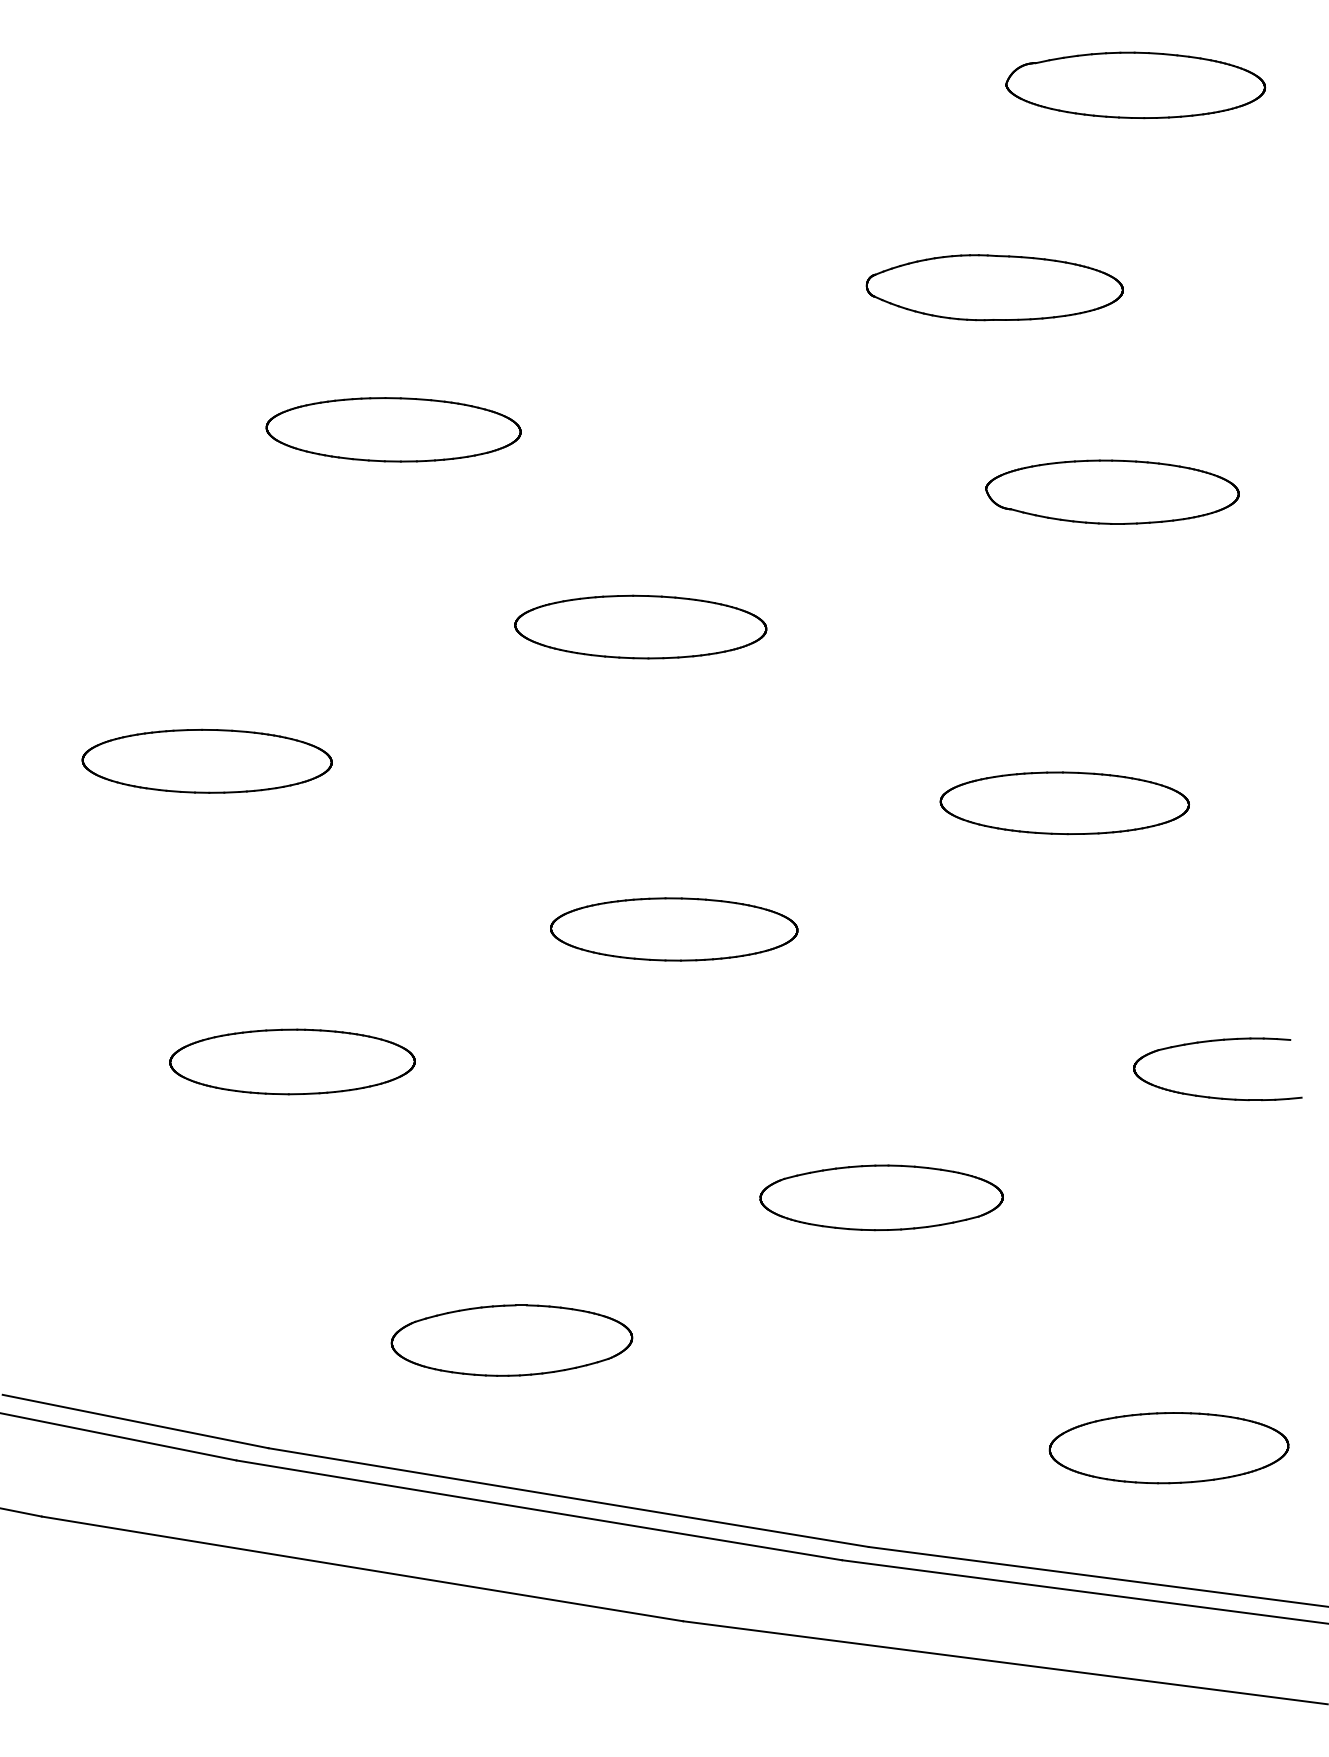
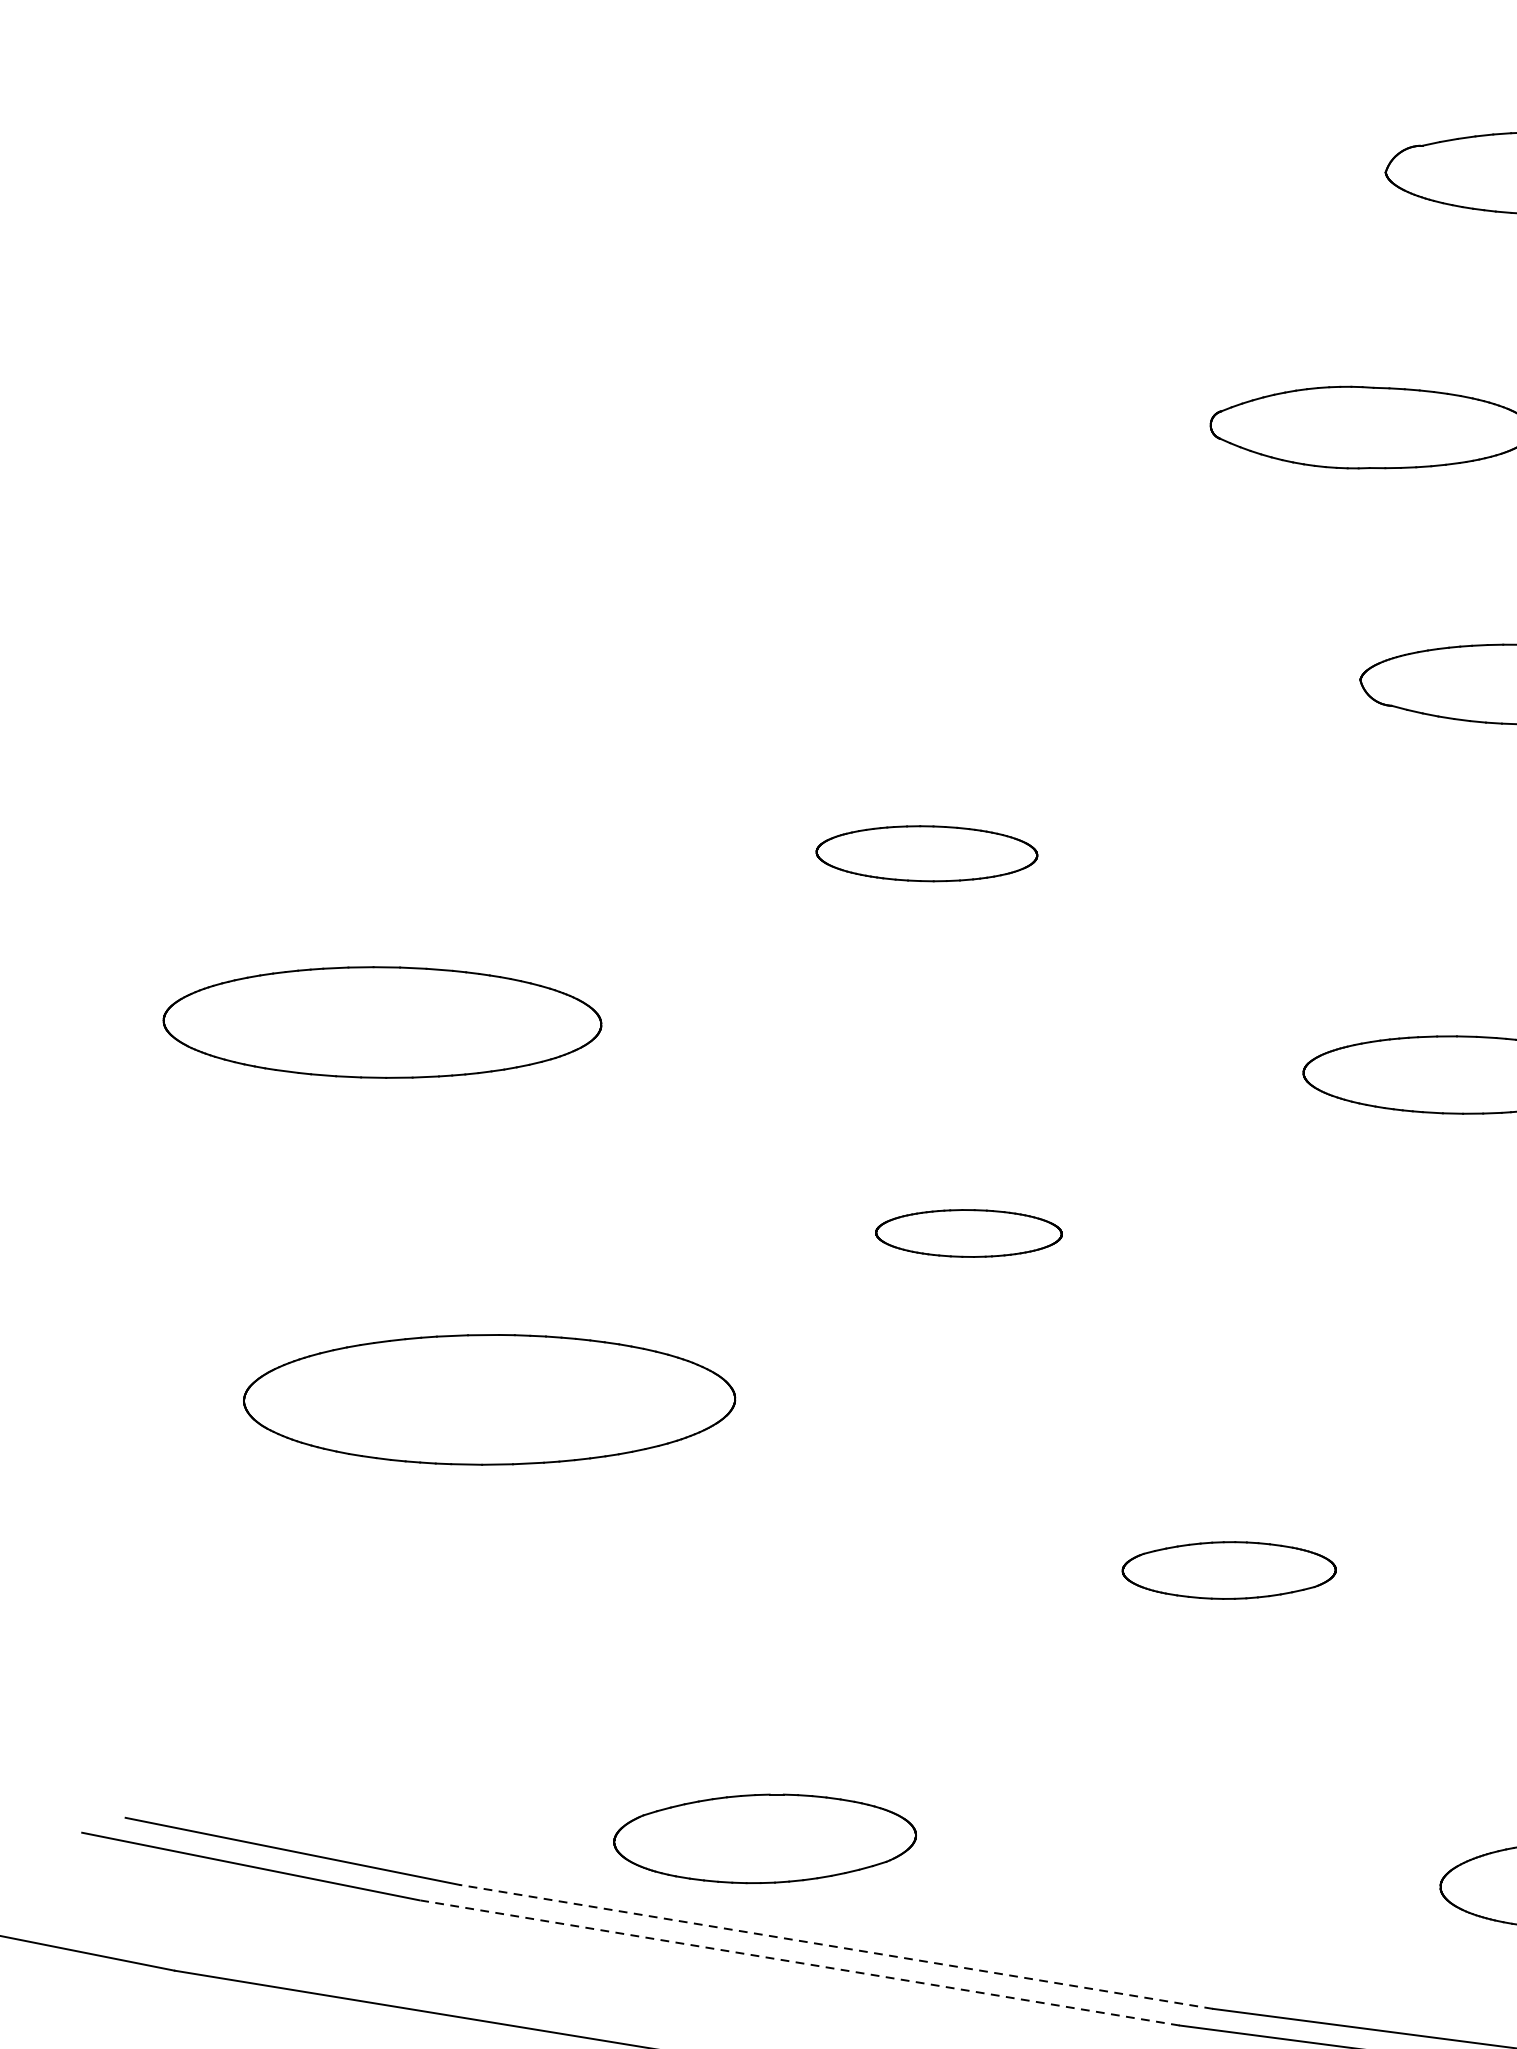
part: (393, 429) -> (616, 605), removed
part: (640, 626) -> (926, 853), size x0.7
part: (206, 760) -> (381, 1021), size x1.4
part: (674, 929) -> (969, 1233), size x0.6
part: (292, 1061) -> (489, 1399), size x1.6
part: (881, 1197) -> (1229, 1570), size x0.7
part: (511, 1340) -> (764, 1838), moved
line: (568, 1497) -> (836, 1946), solid -> dashed
line: (539, 1510) -> (799, 1963), solid -> dashed

